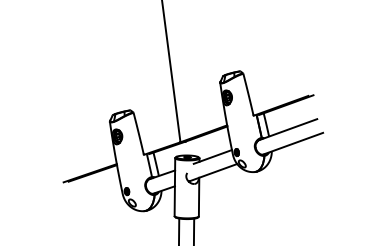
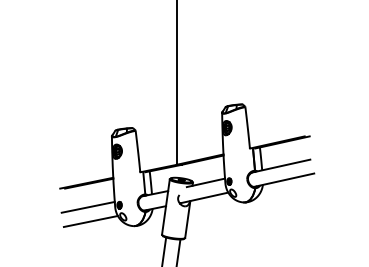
line: (94, 197) -> (87, 206), added
line: (99, 211) -> (90, 220), added

